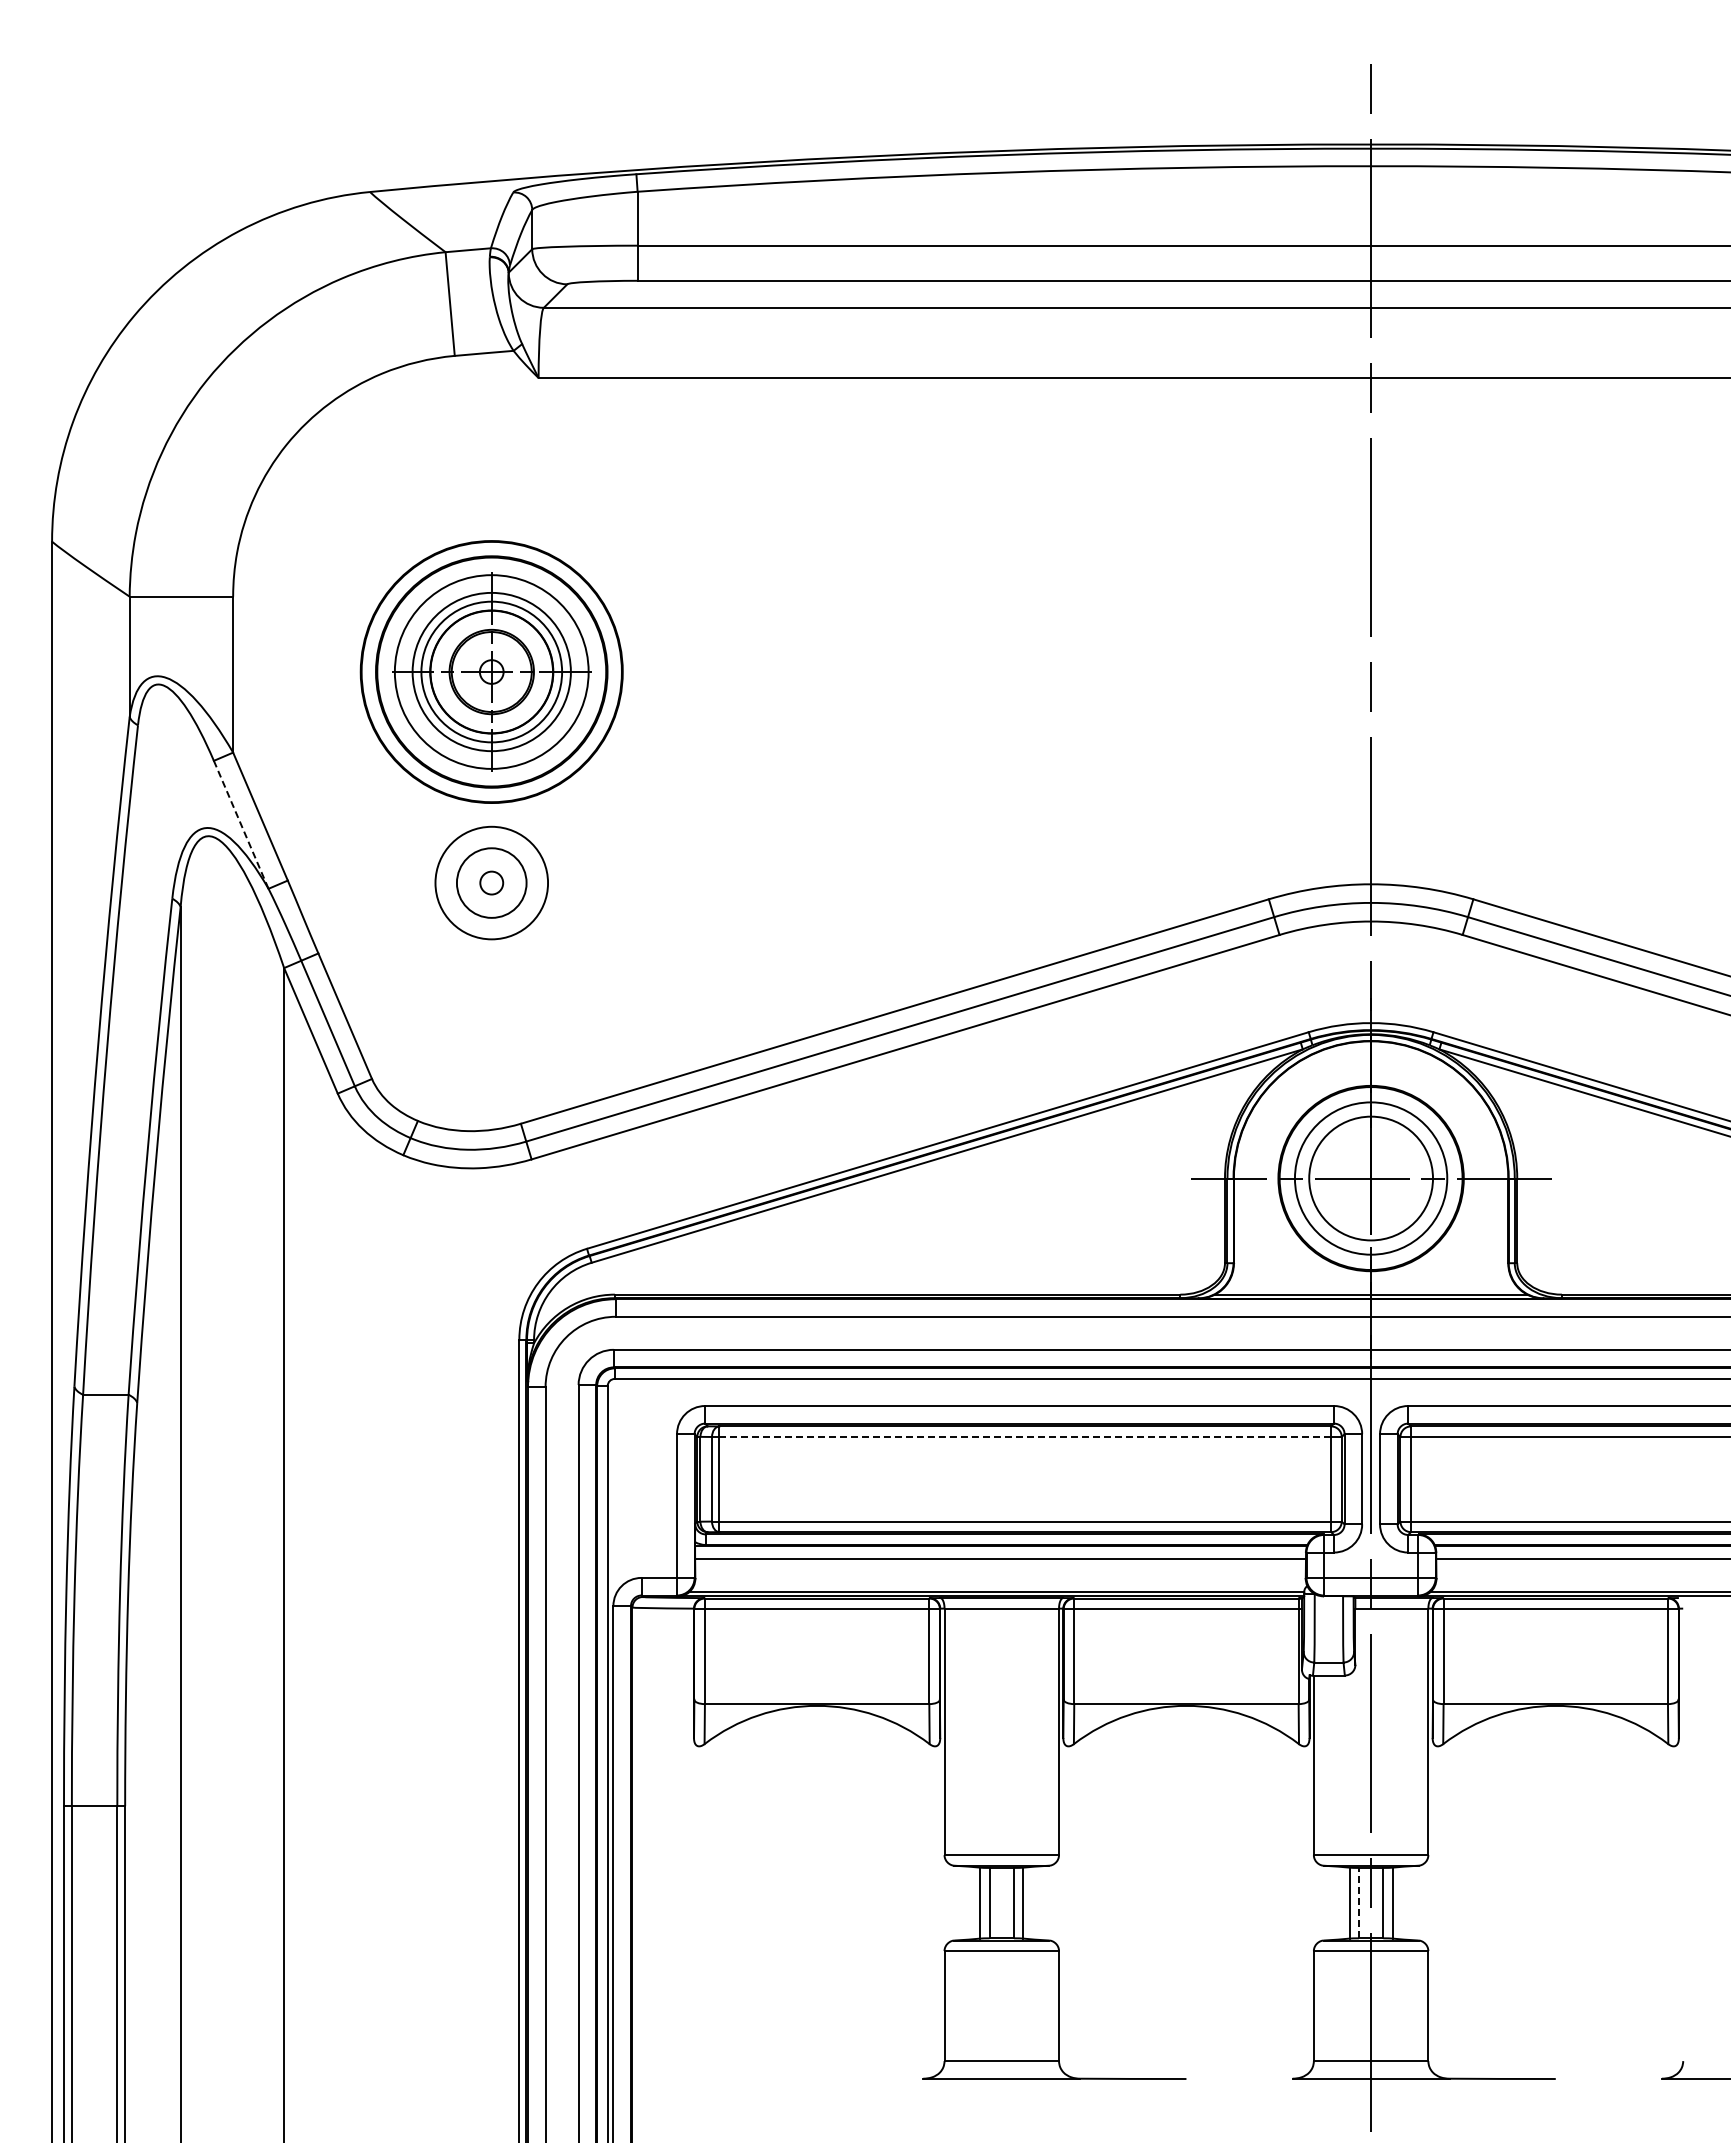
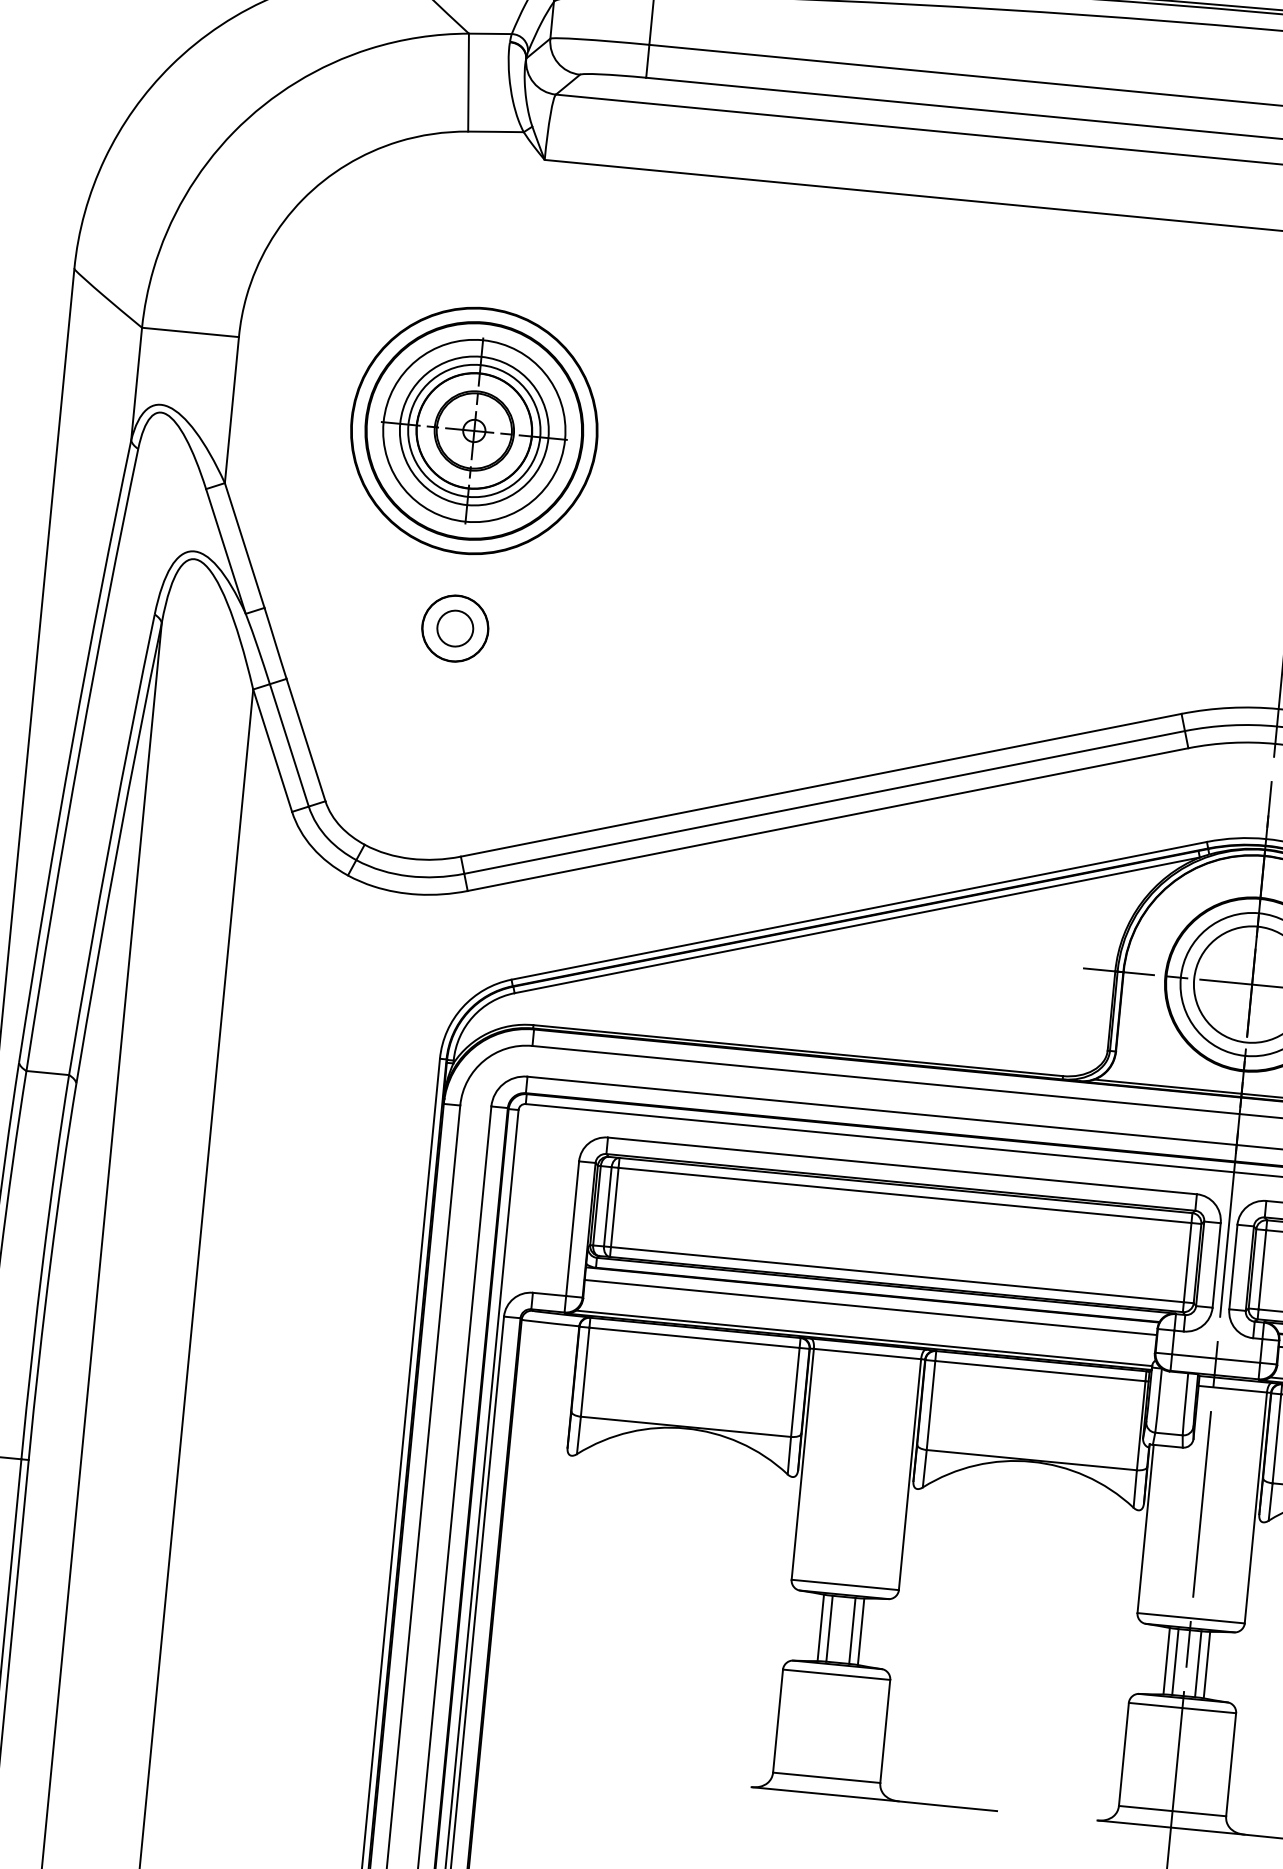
line: (241, 824) -> (226, 551), dashed -> solid
circle: (491, 882) -> (455, 628), size x0.62
circle: (491, 883) -> (455, 628), size x1.67
line: (1025, 1436) -> (905, 1195), dashed -> solid
line: (1358, 1902) -> (1175, 1661), dashed -> solid

